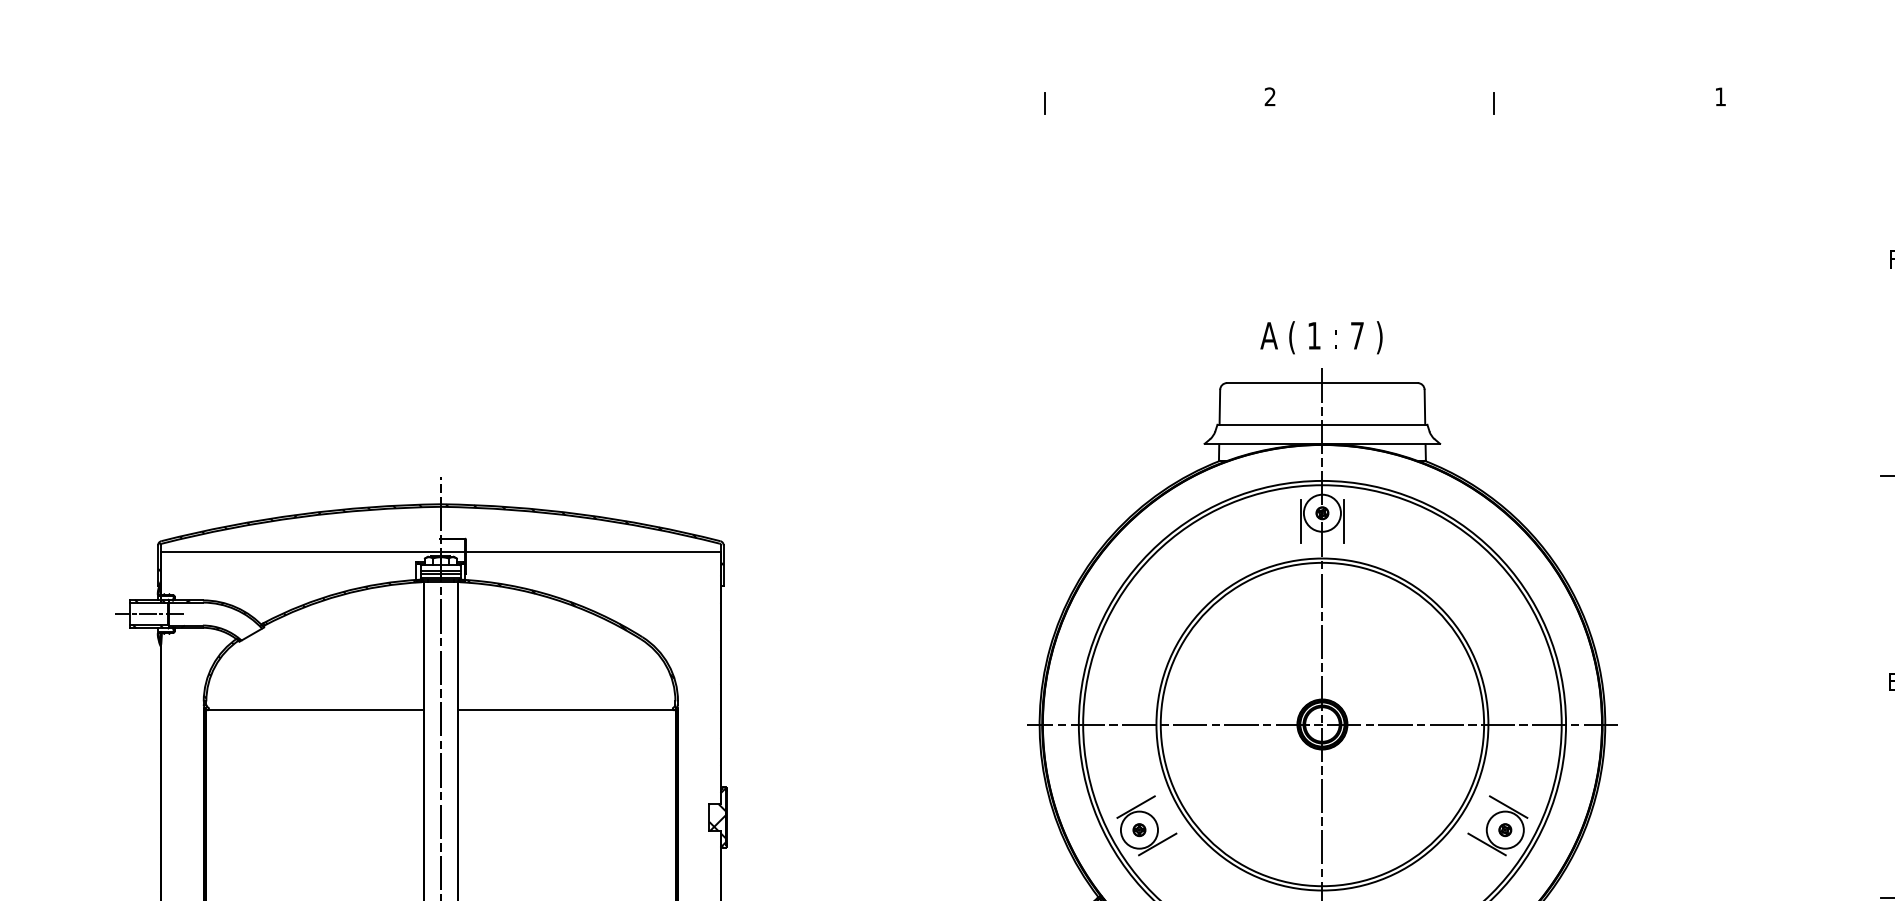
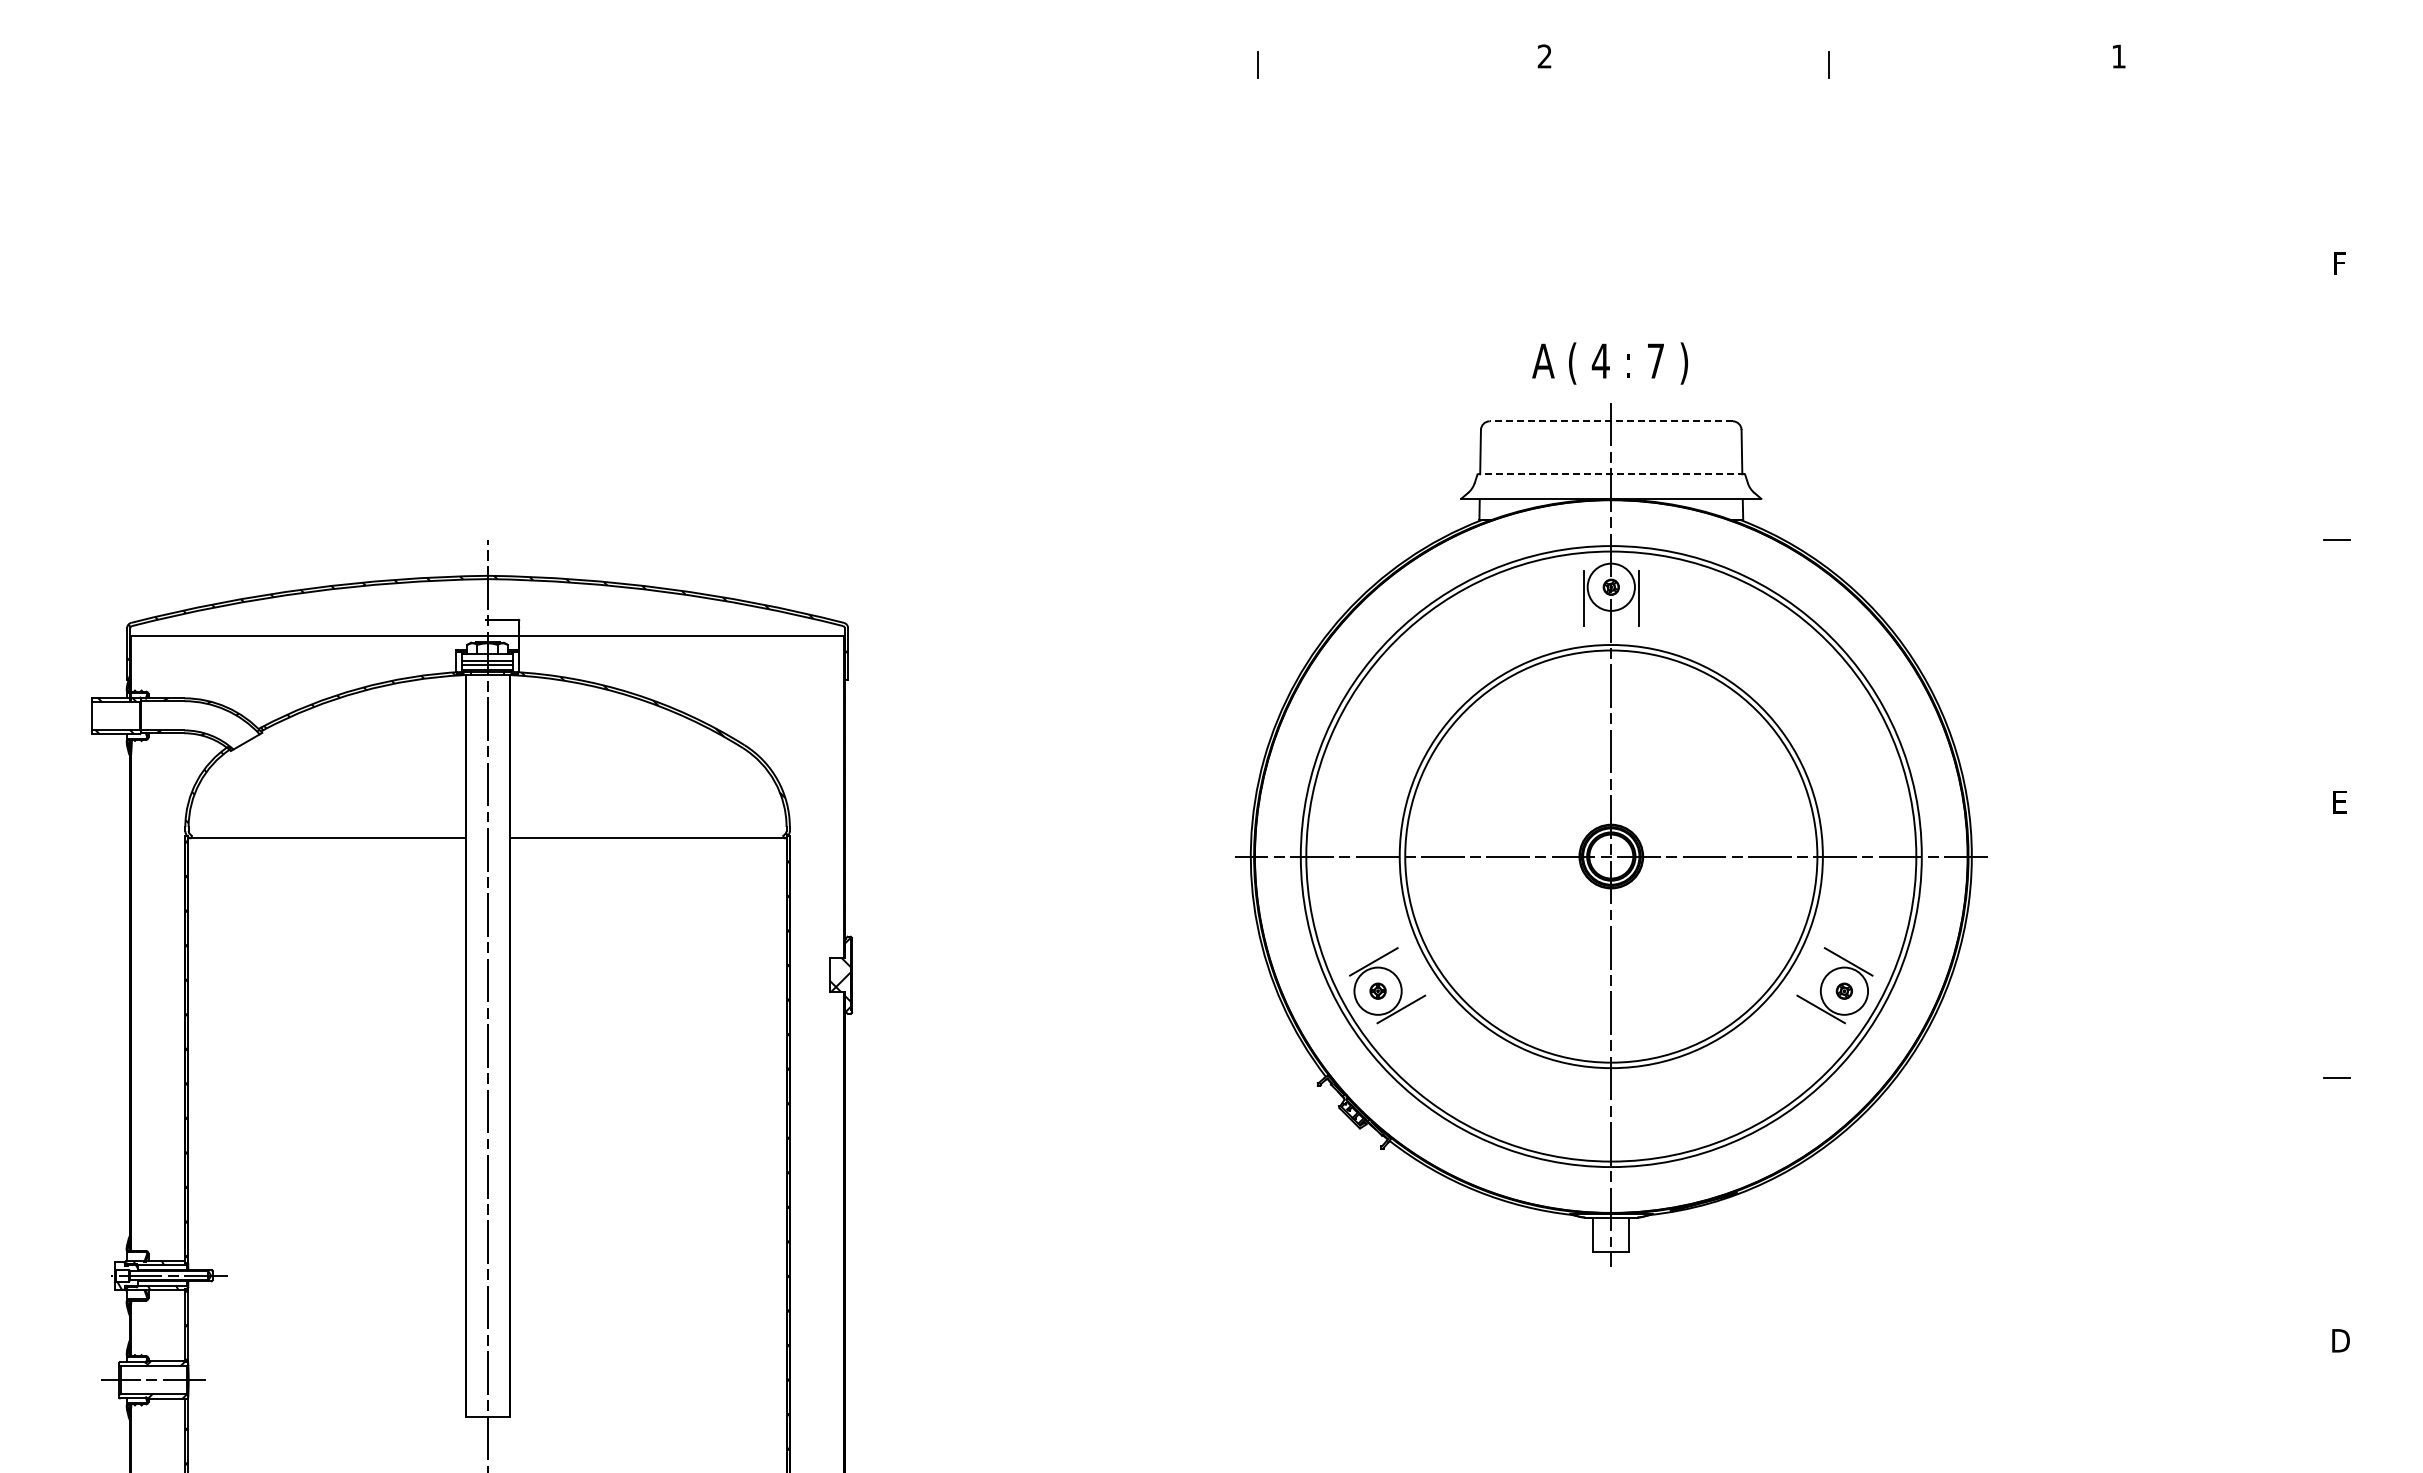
text: (1313, 335) -> (1600, 360), 1 -> 4
line: (1322, 383) -> (1611, 421), solid -> dashed
line: (1321, 424) -> (1610, 474), solid -> dashed
line: (148, 613) -> (115, 715), removed

